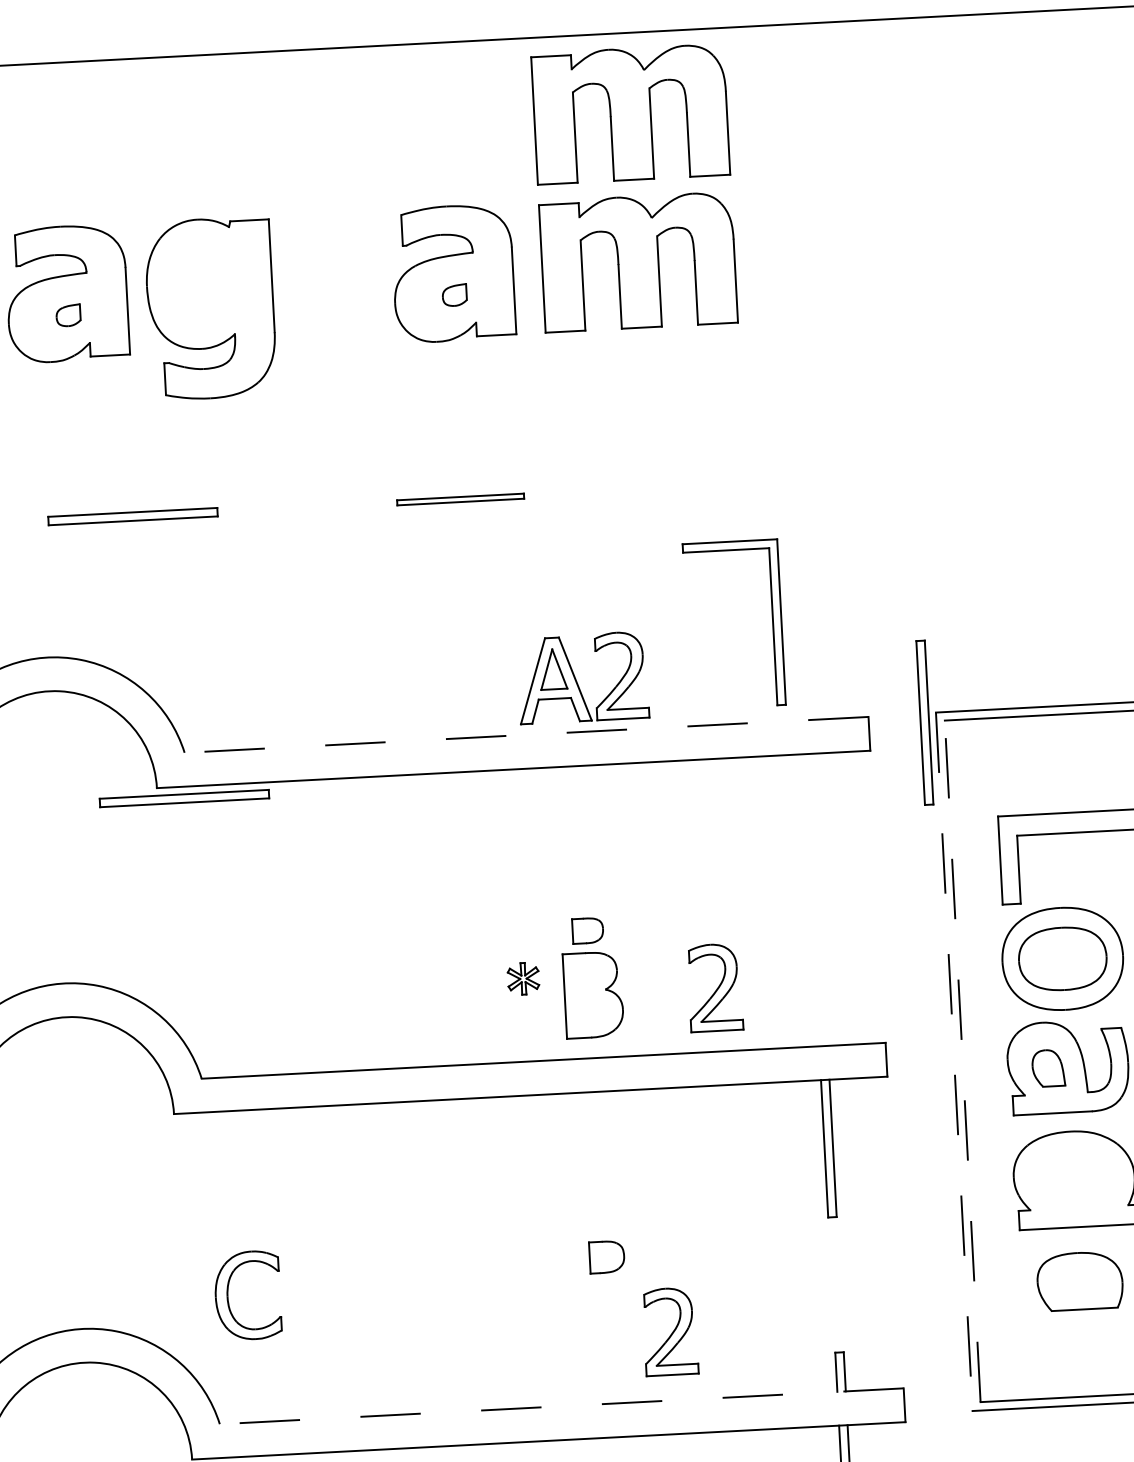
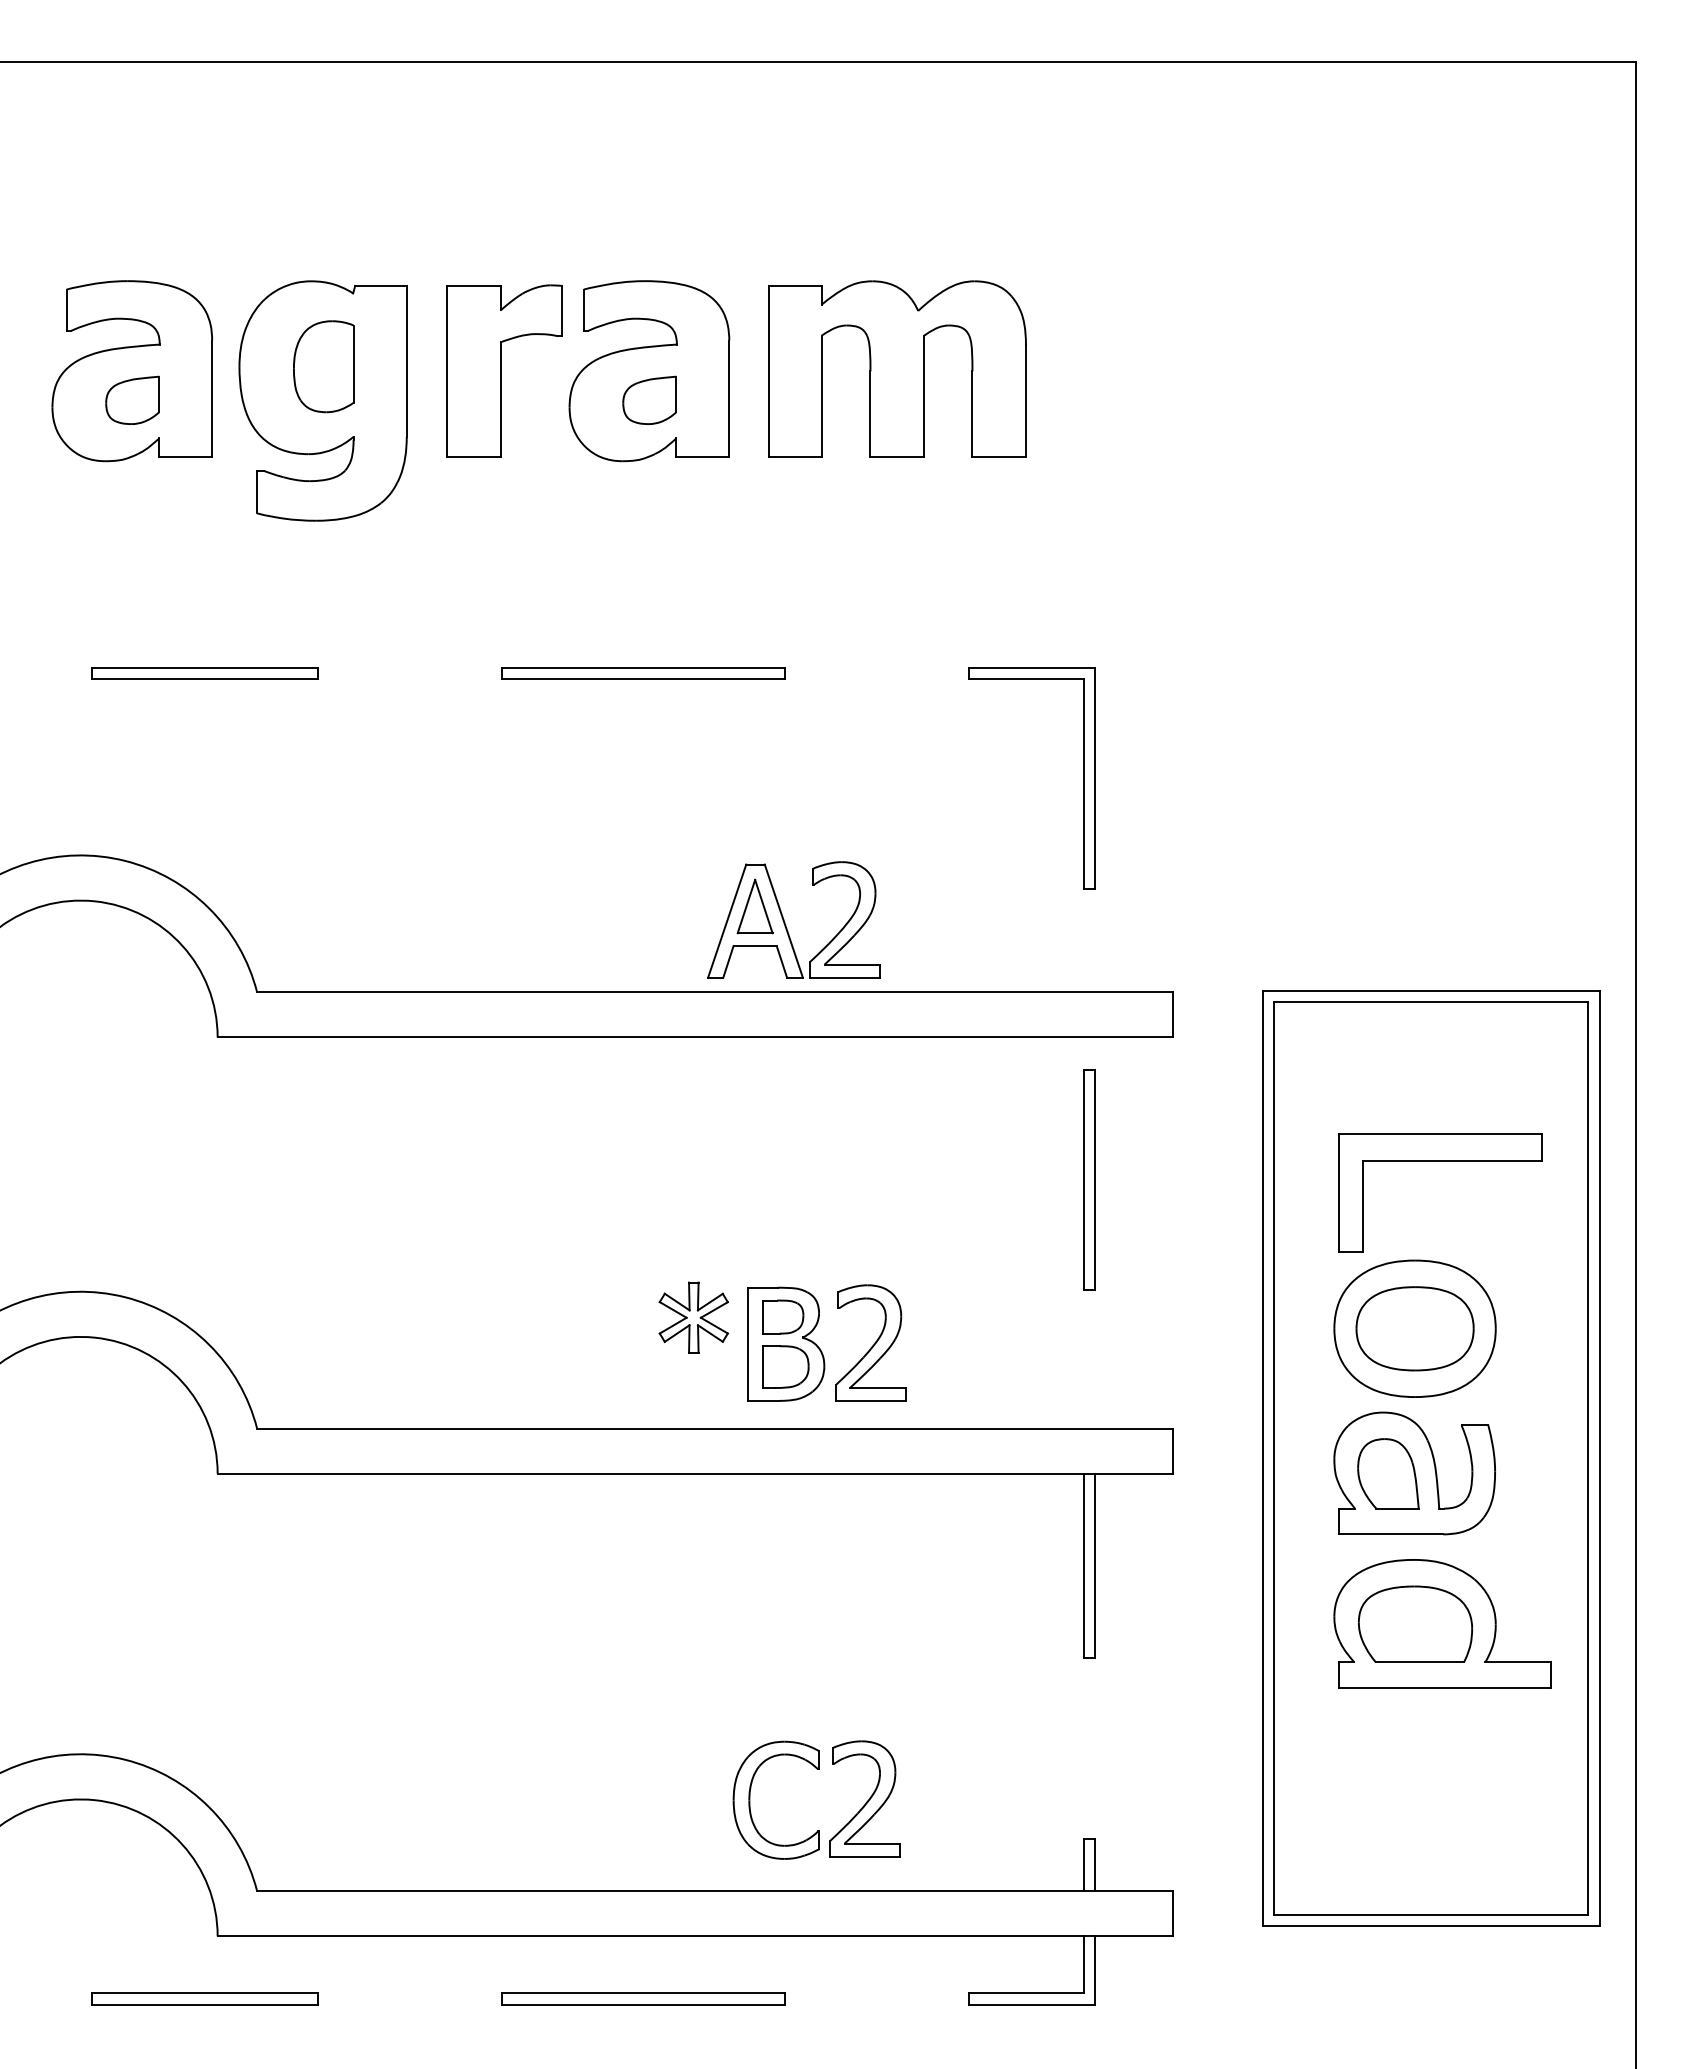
part: (630, 113) -> (897, 170), removed
part: (345, 278) -> (504, 370), added
part: (209, 282) -> (323, 366), added
part: (454, 294) -> (649, 399), size x1.67
part: (68, 314) -> (132, 399), size x1.67
part: (460, 499) -> (643, 673), size x1.67
part: (772, 622) -> (1083, 778), moved
part: (924, 722) -> (1089, 1179), moved
line: (526, 735) -> (714, 992), dashed -> solid
part: (184, 798) -> (253, 1053), removed
part: (588, 930) -> (783, 1316), moved
part: (523, 978) -> (693, 1317), size x1.67
part: (714, 987) -> (870, 1342), moved
line: (954, 1061) -> (1263, 1458), dashed -> solid
line: (962, 1061) -> (1274, 1458), dashed -> solid
part: (1048, 1068) -> (1388, 1473), size x1.43
part: (606, 1256) -> (785, 1366), moved
part: (1079, 1280) -> (1415, 1623), moved
part: (228, 1296) -> (750, 1799), moved
line: (561, 1406) -> (714, 1891), dashed -> solid

